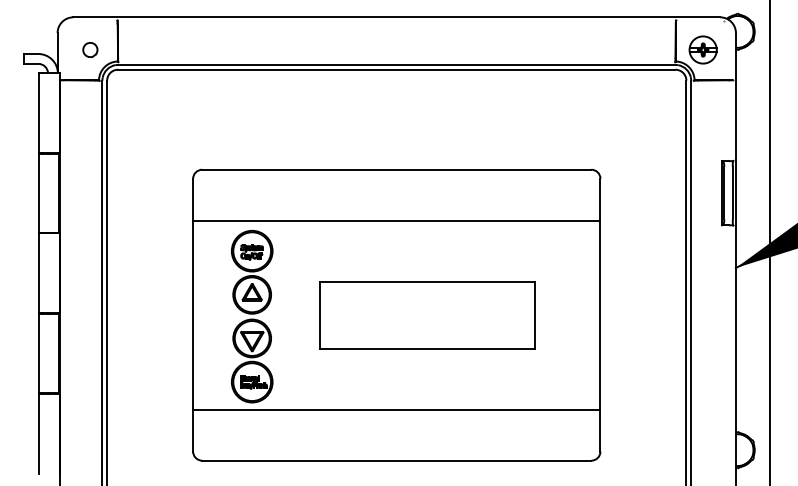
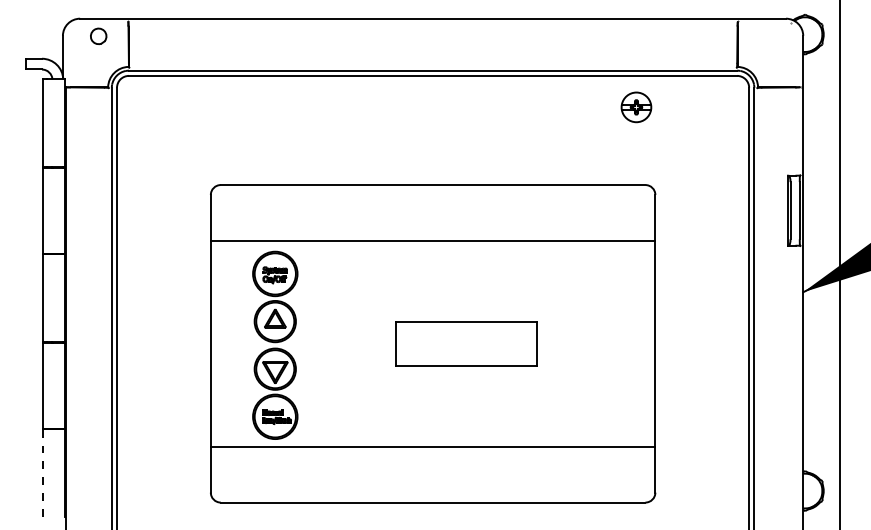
part: (90, 50) -> (98, 36), moved
part: (703, 50) -> (636, 107), moved
part: (427, 314) -> (466, 343), size x0.6
line: (38, 434) -> (42, 473), solid -> dashed

